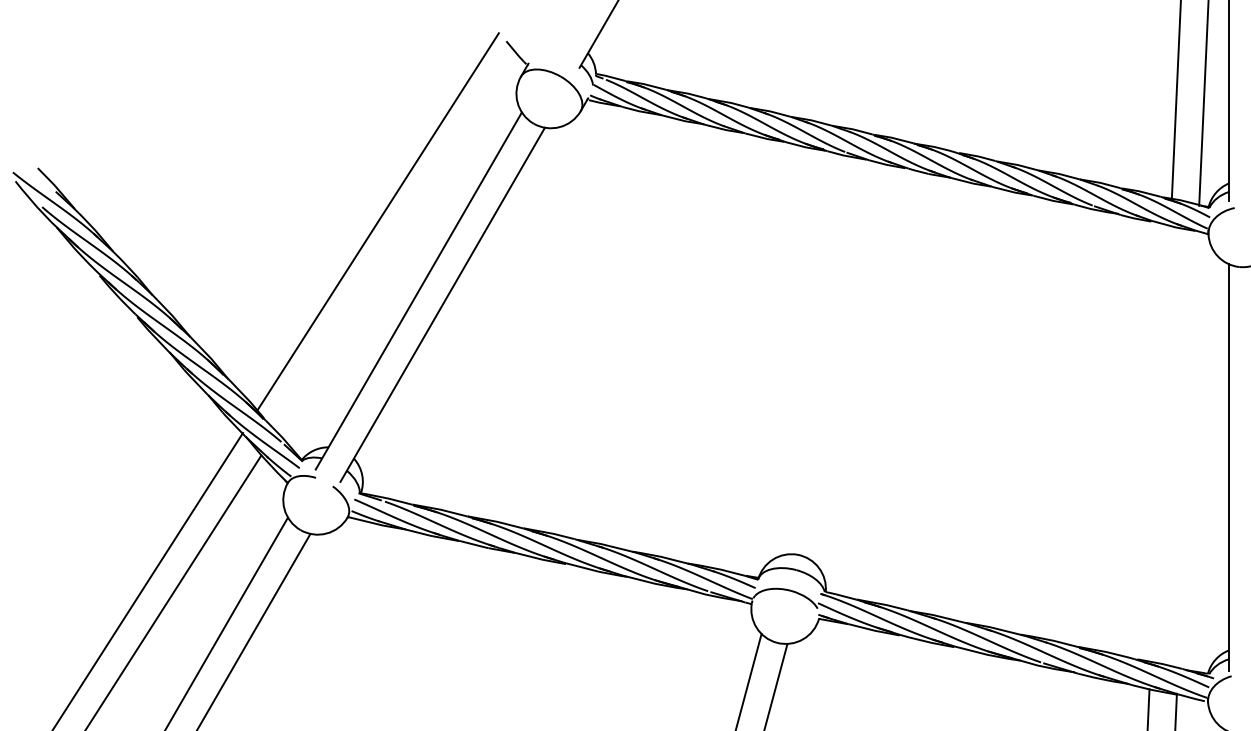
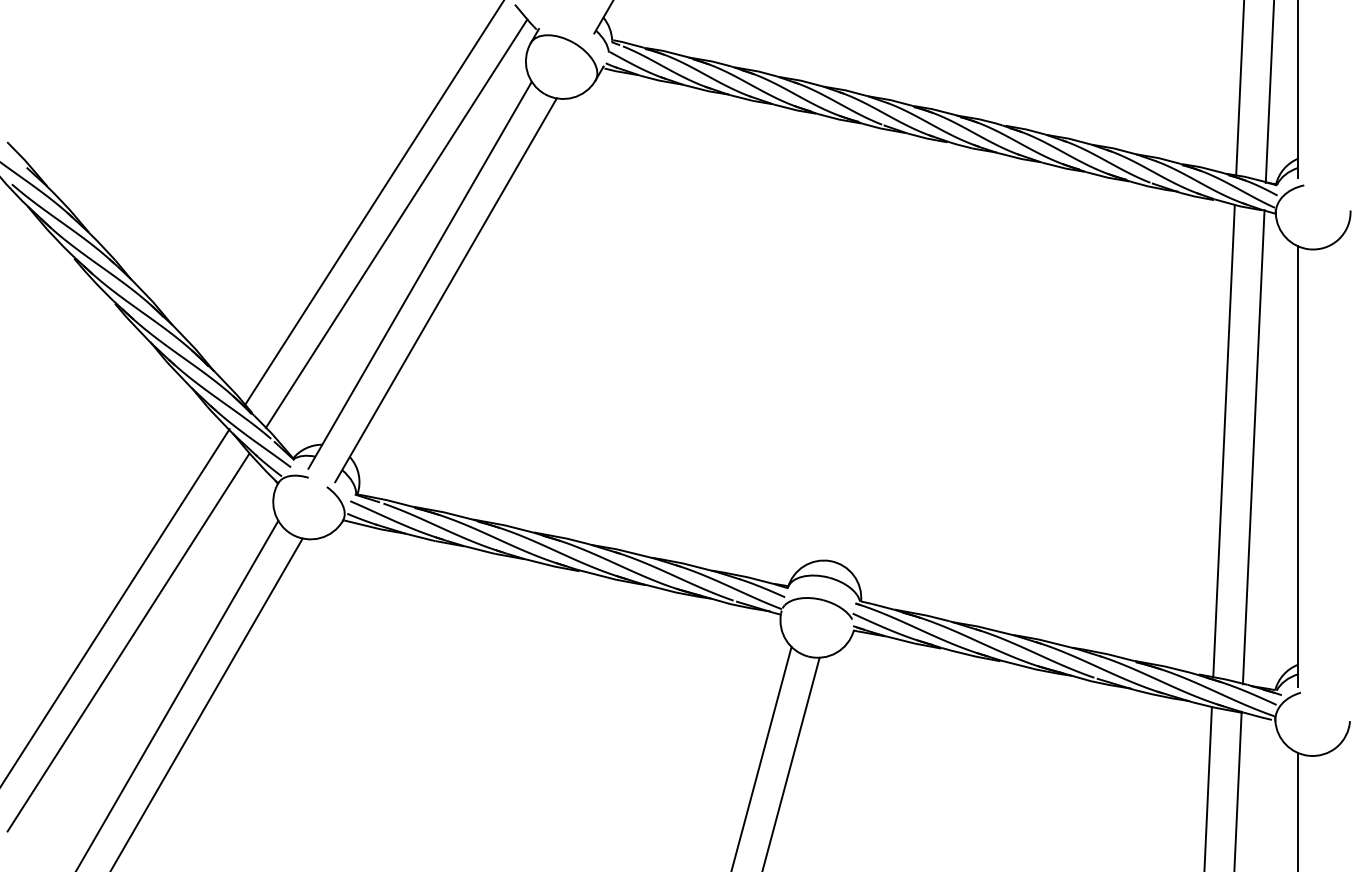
line: (397, 243) -> (396, 223), added
line: (1160, 443) -> (1223, 440), added
line: (1187, 449) -> (1253, 447), added

